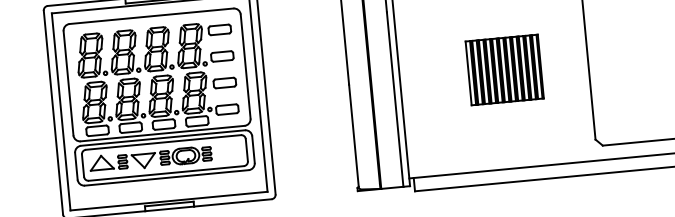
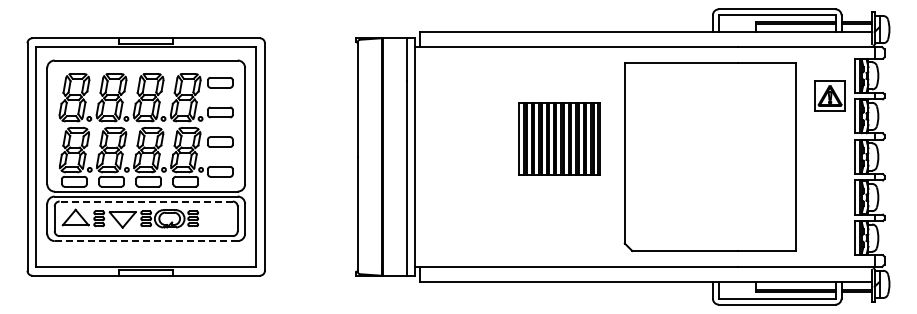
part: (504, 69) -> (559, 138), moved
line: (163, 142) -> (146, 201), solid -> dashed
line: (167, 178) -> (146, 241), solid -> dashed

